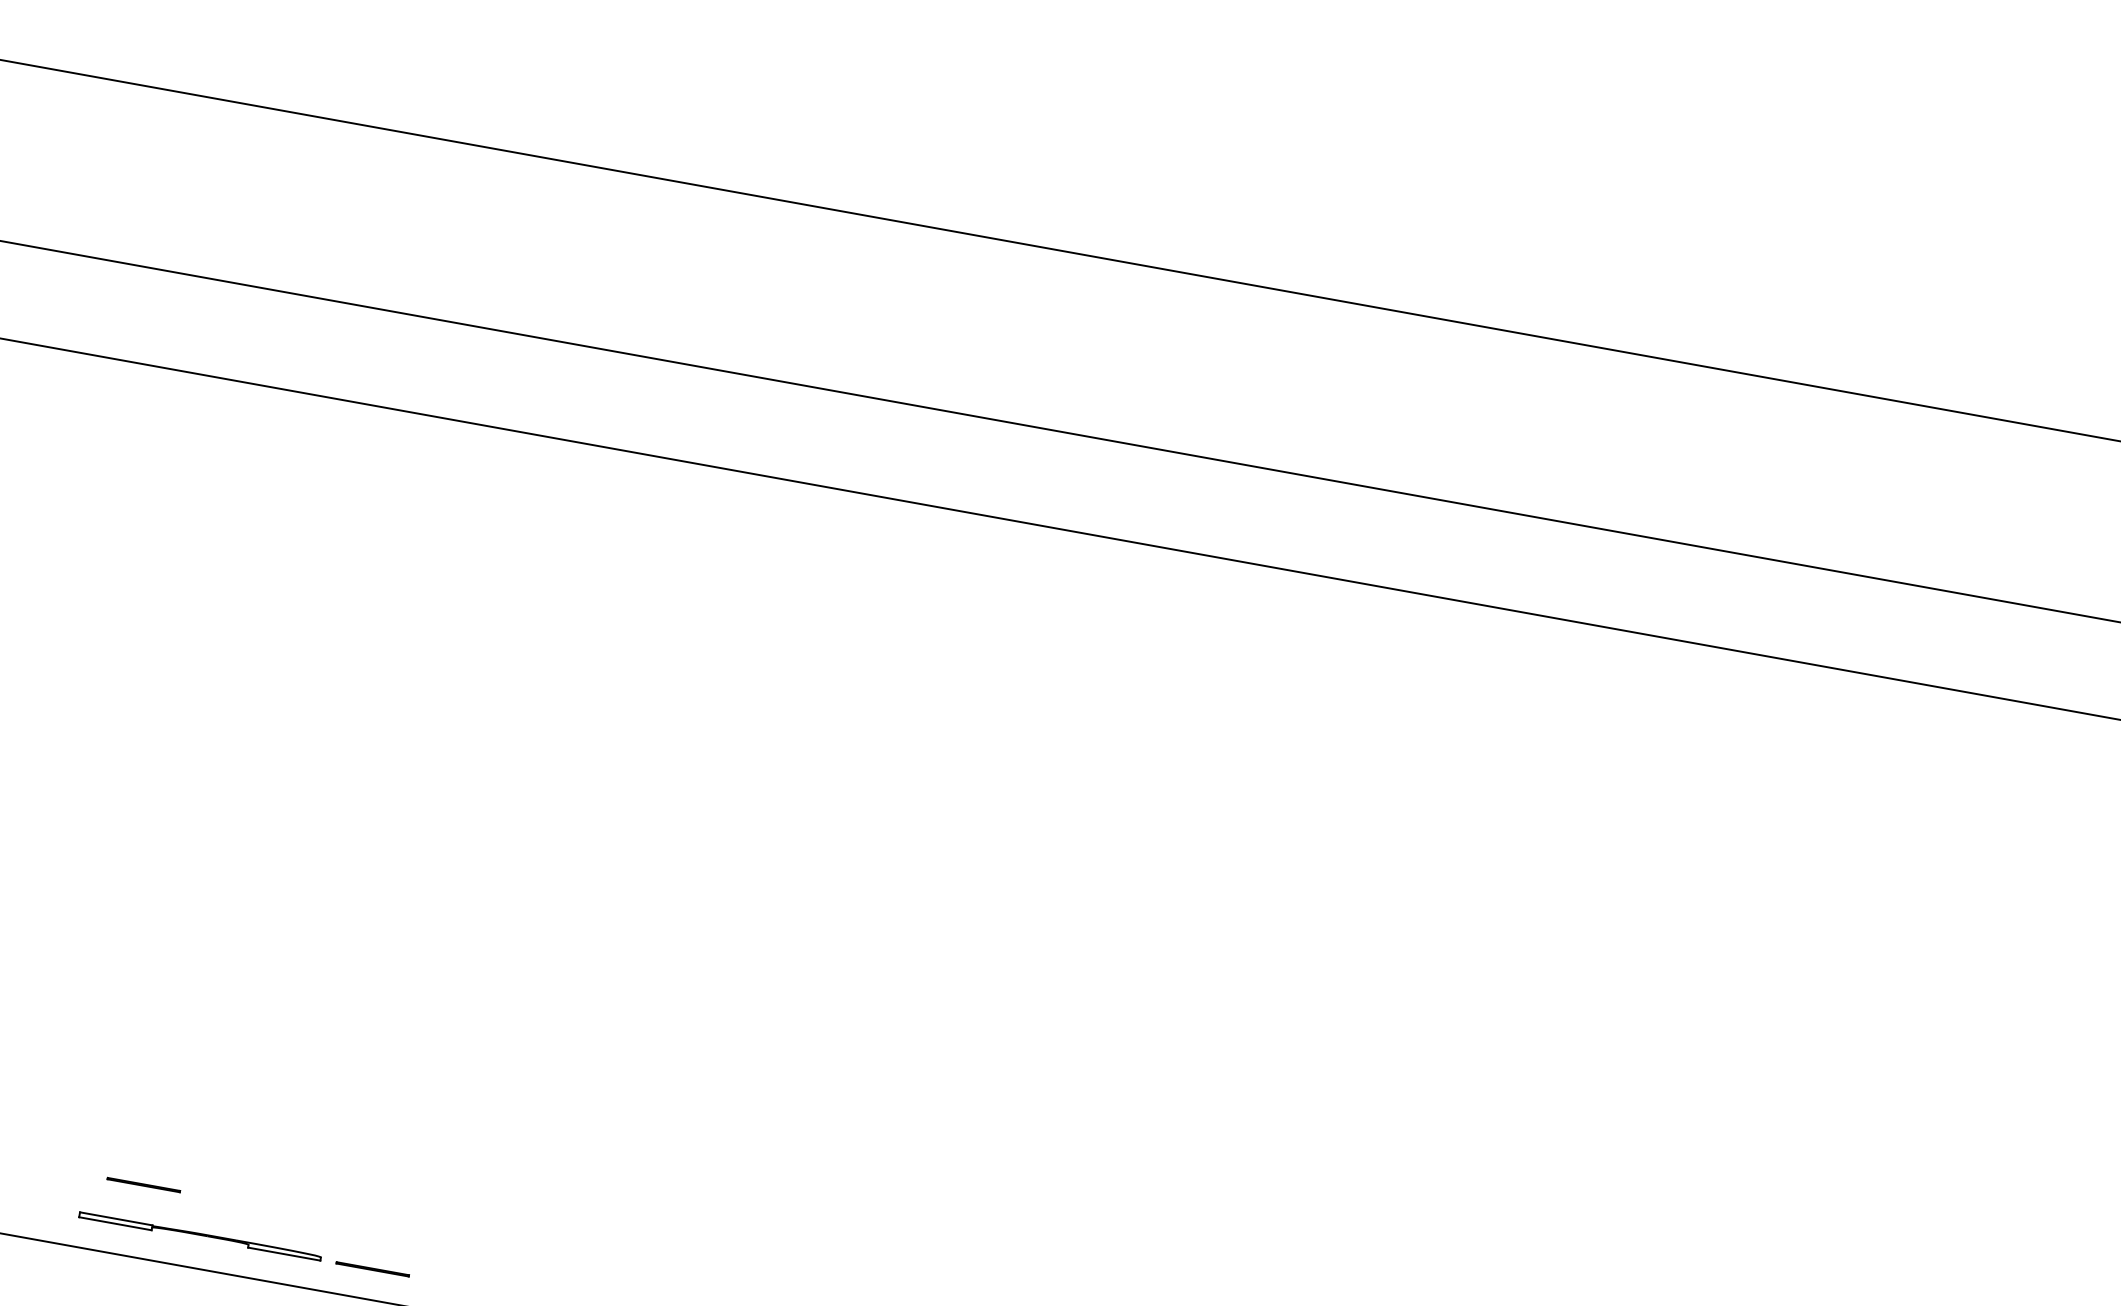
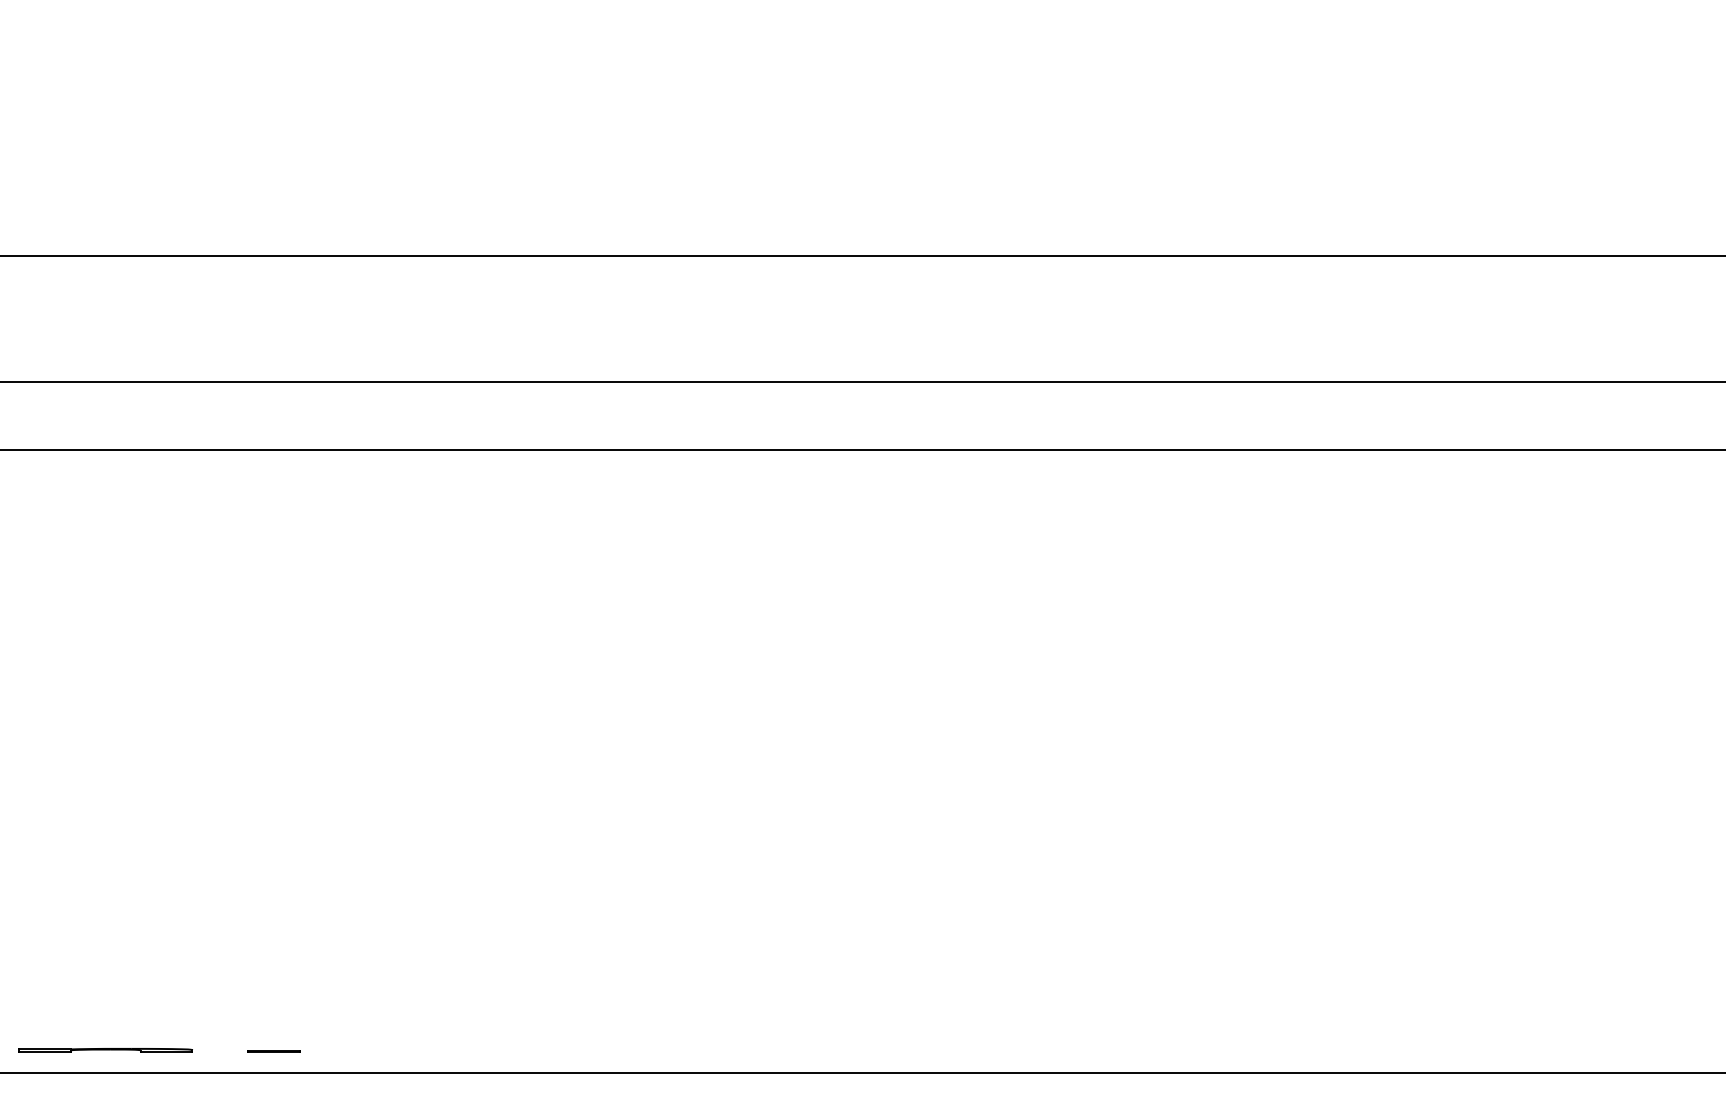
line: (143, 1184) -> (103, 1021), removed
line: (199, 1236) -> (105, 1050), moved

